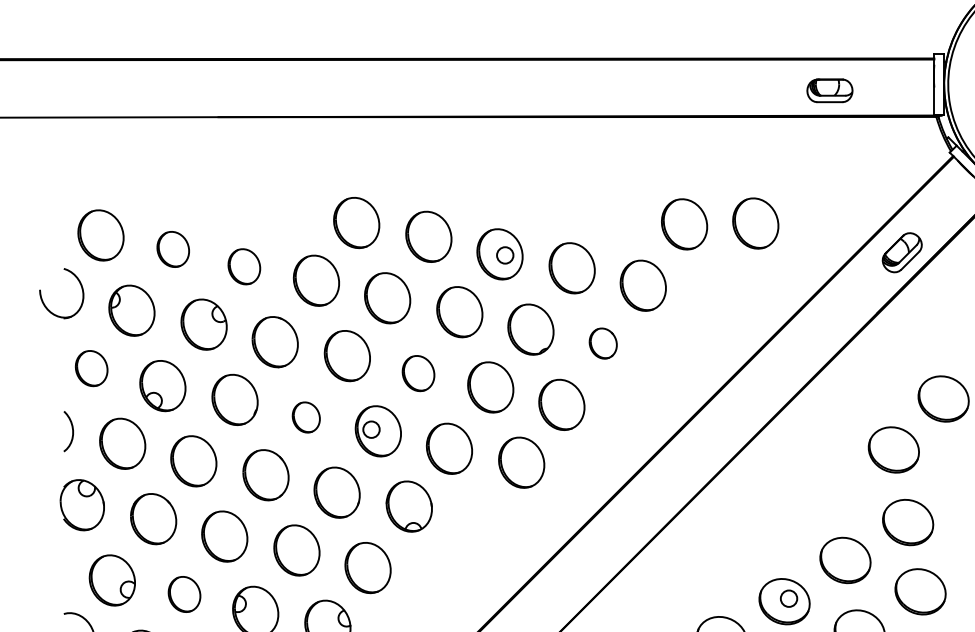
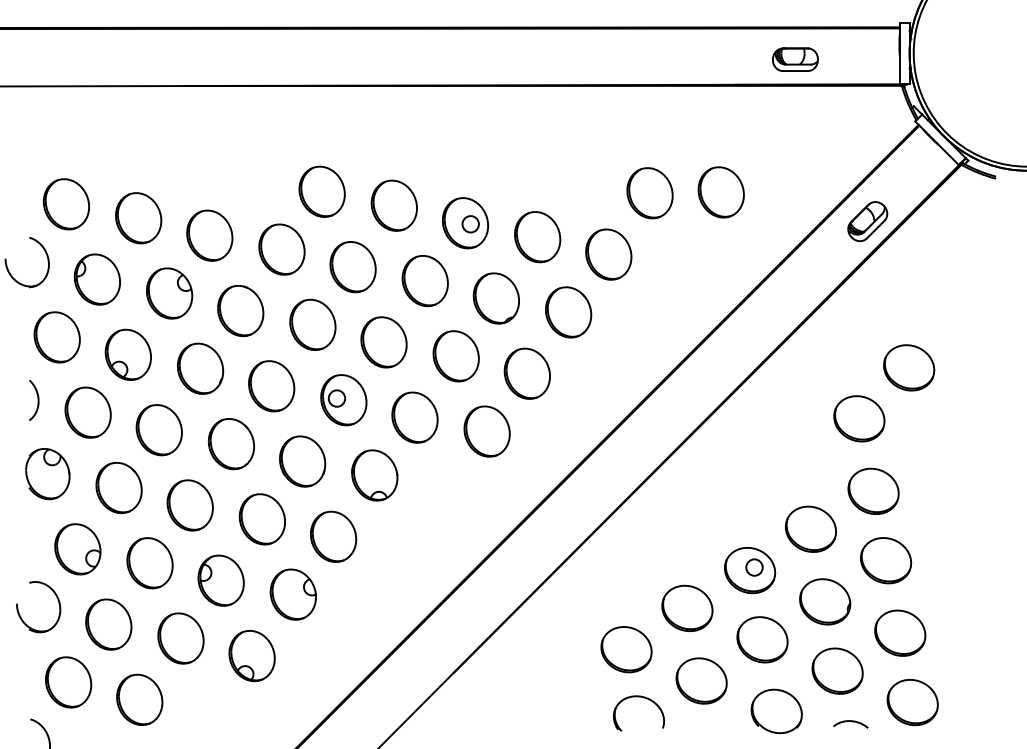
part: (173, 249) -> (138, 218), size x1.43
part: (244, 266) -> (209, 235), size x1.43
part: (603, 343) -> (568, 312), size x1.67
part: (91, 368) -> (56, 337), size x1.43
part: (418, 373) -> (383, 342), size x1.43
part: (306, 417) -> (271, 386), size x1.67
part: (184, 594) -> (149, 563), size x1.43

